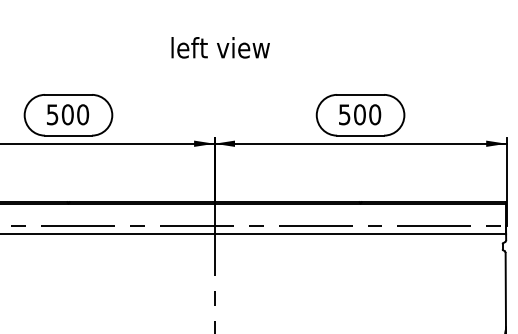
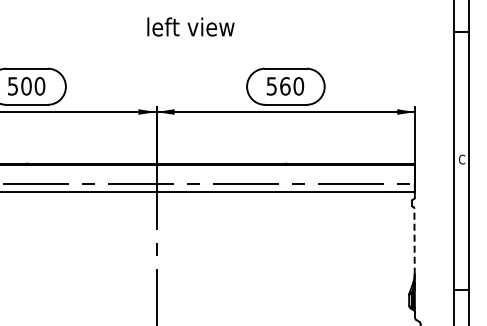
text: (220, 47) -> (190, 26), moved
text: (360, 114) -> (285, 86), 500 -> 560
line: (505, 289) -> (414, 241), solid -> dashed

